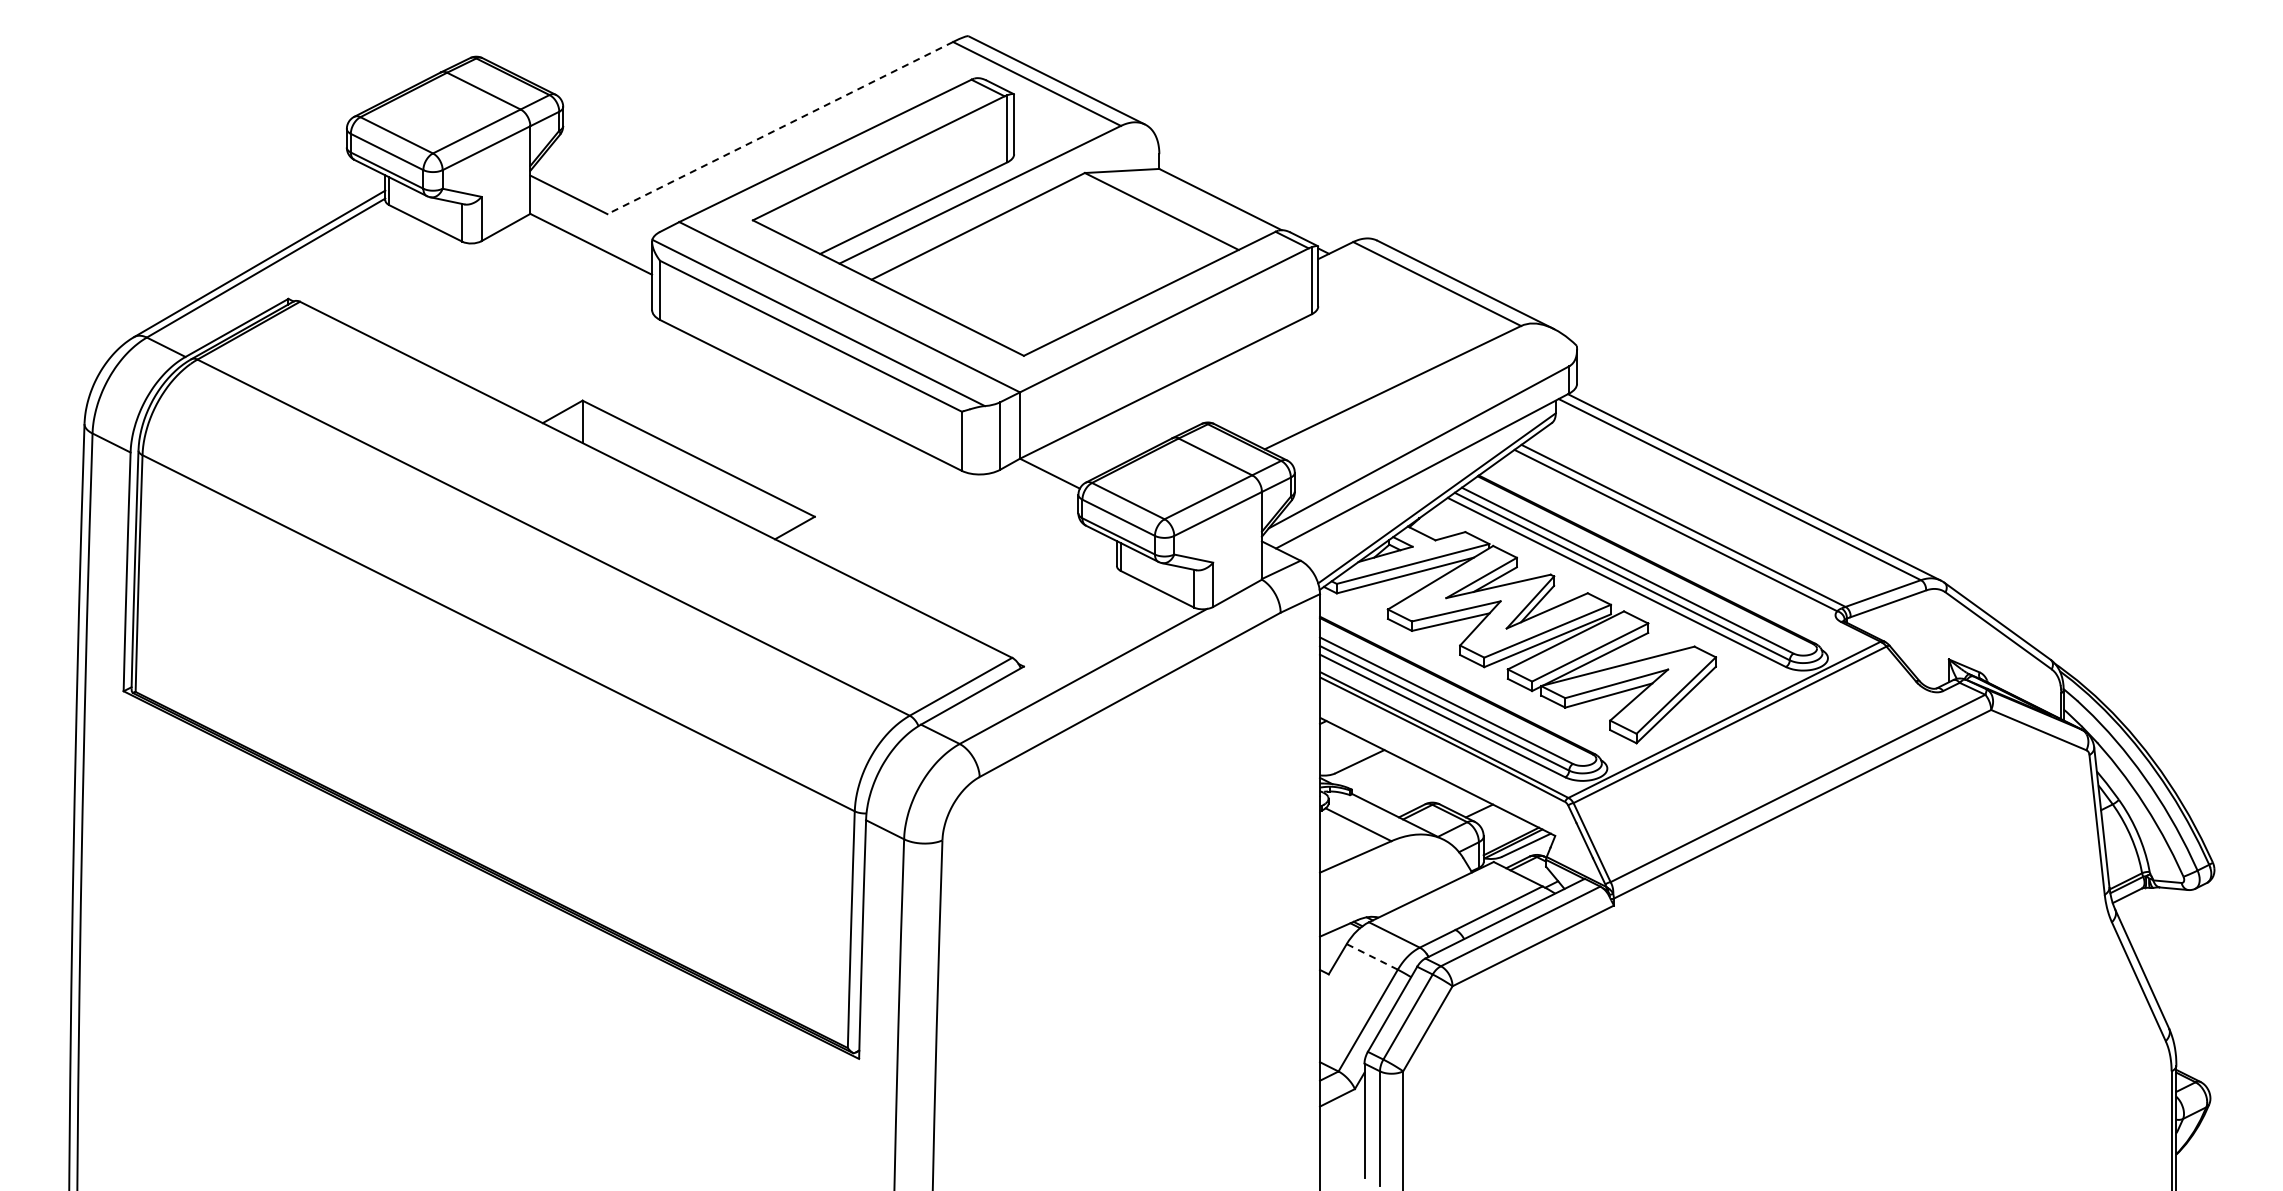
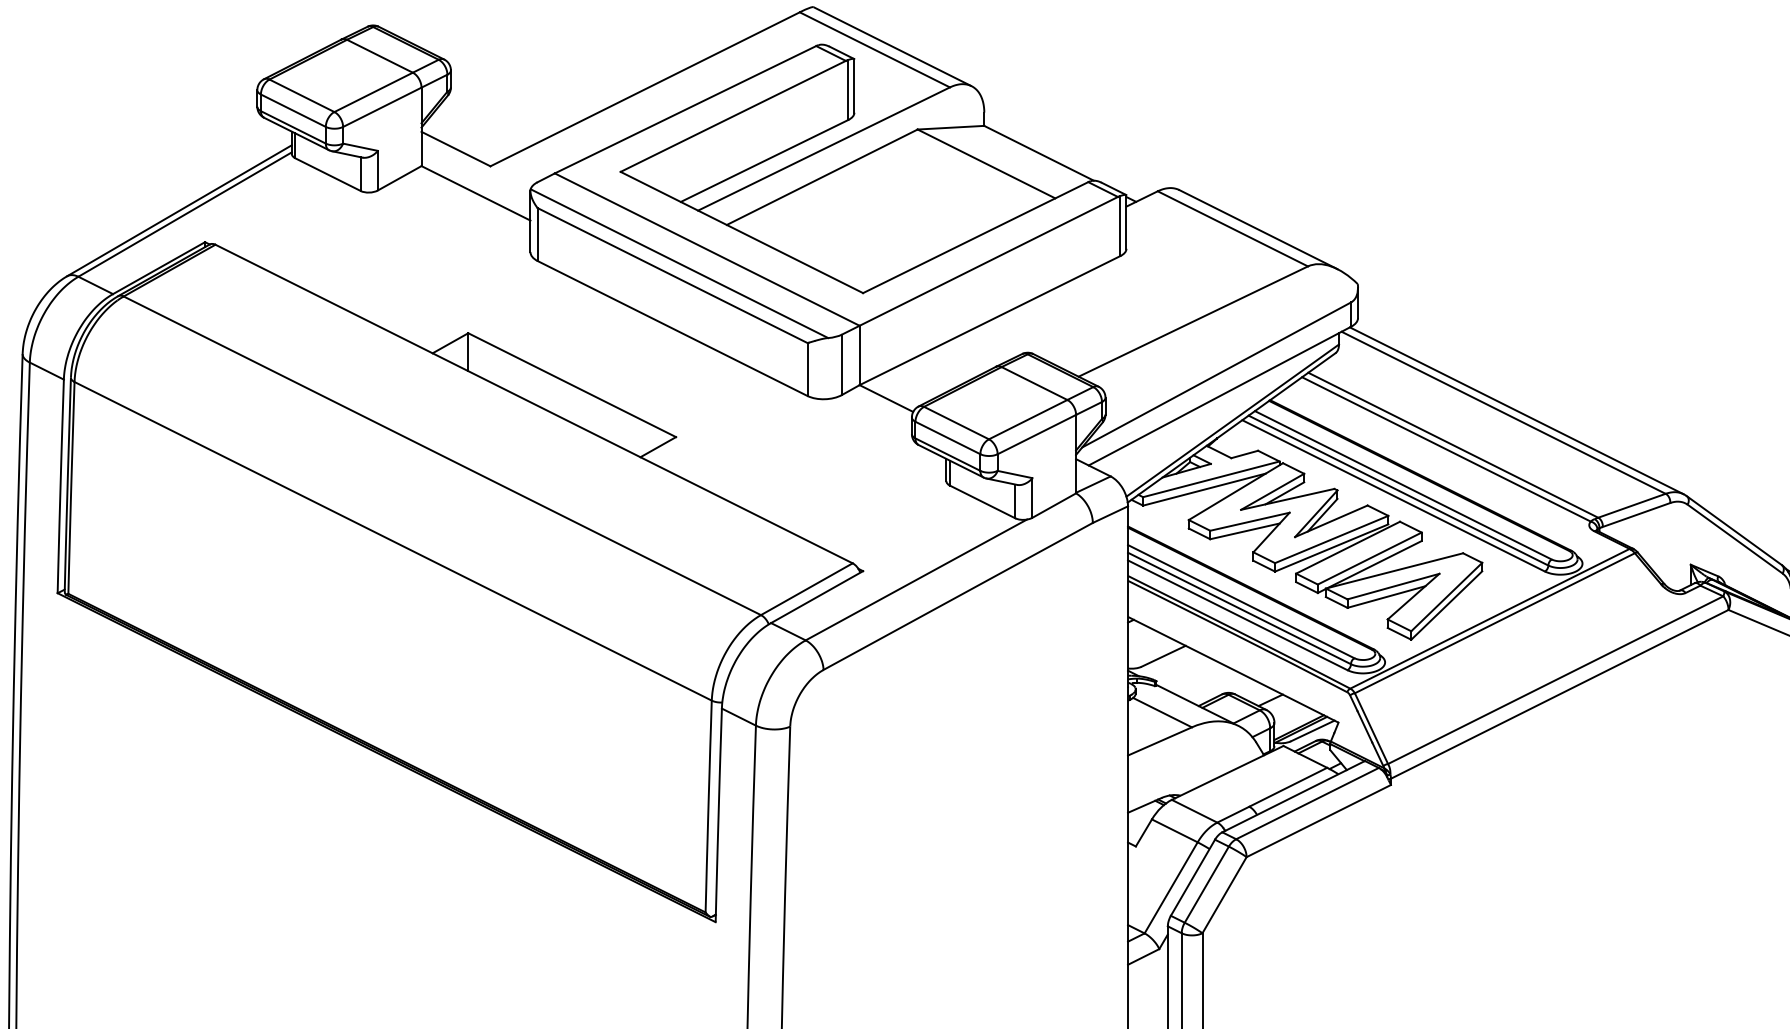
line: (779, 128) -> (644, 89), dashed -> solid
line: (1372, 956) -> (1175, 830), dashed -> solid

